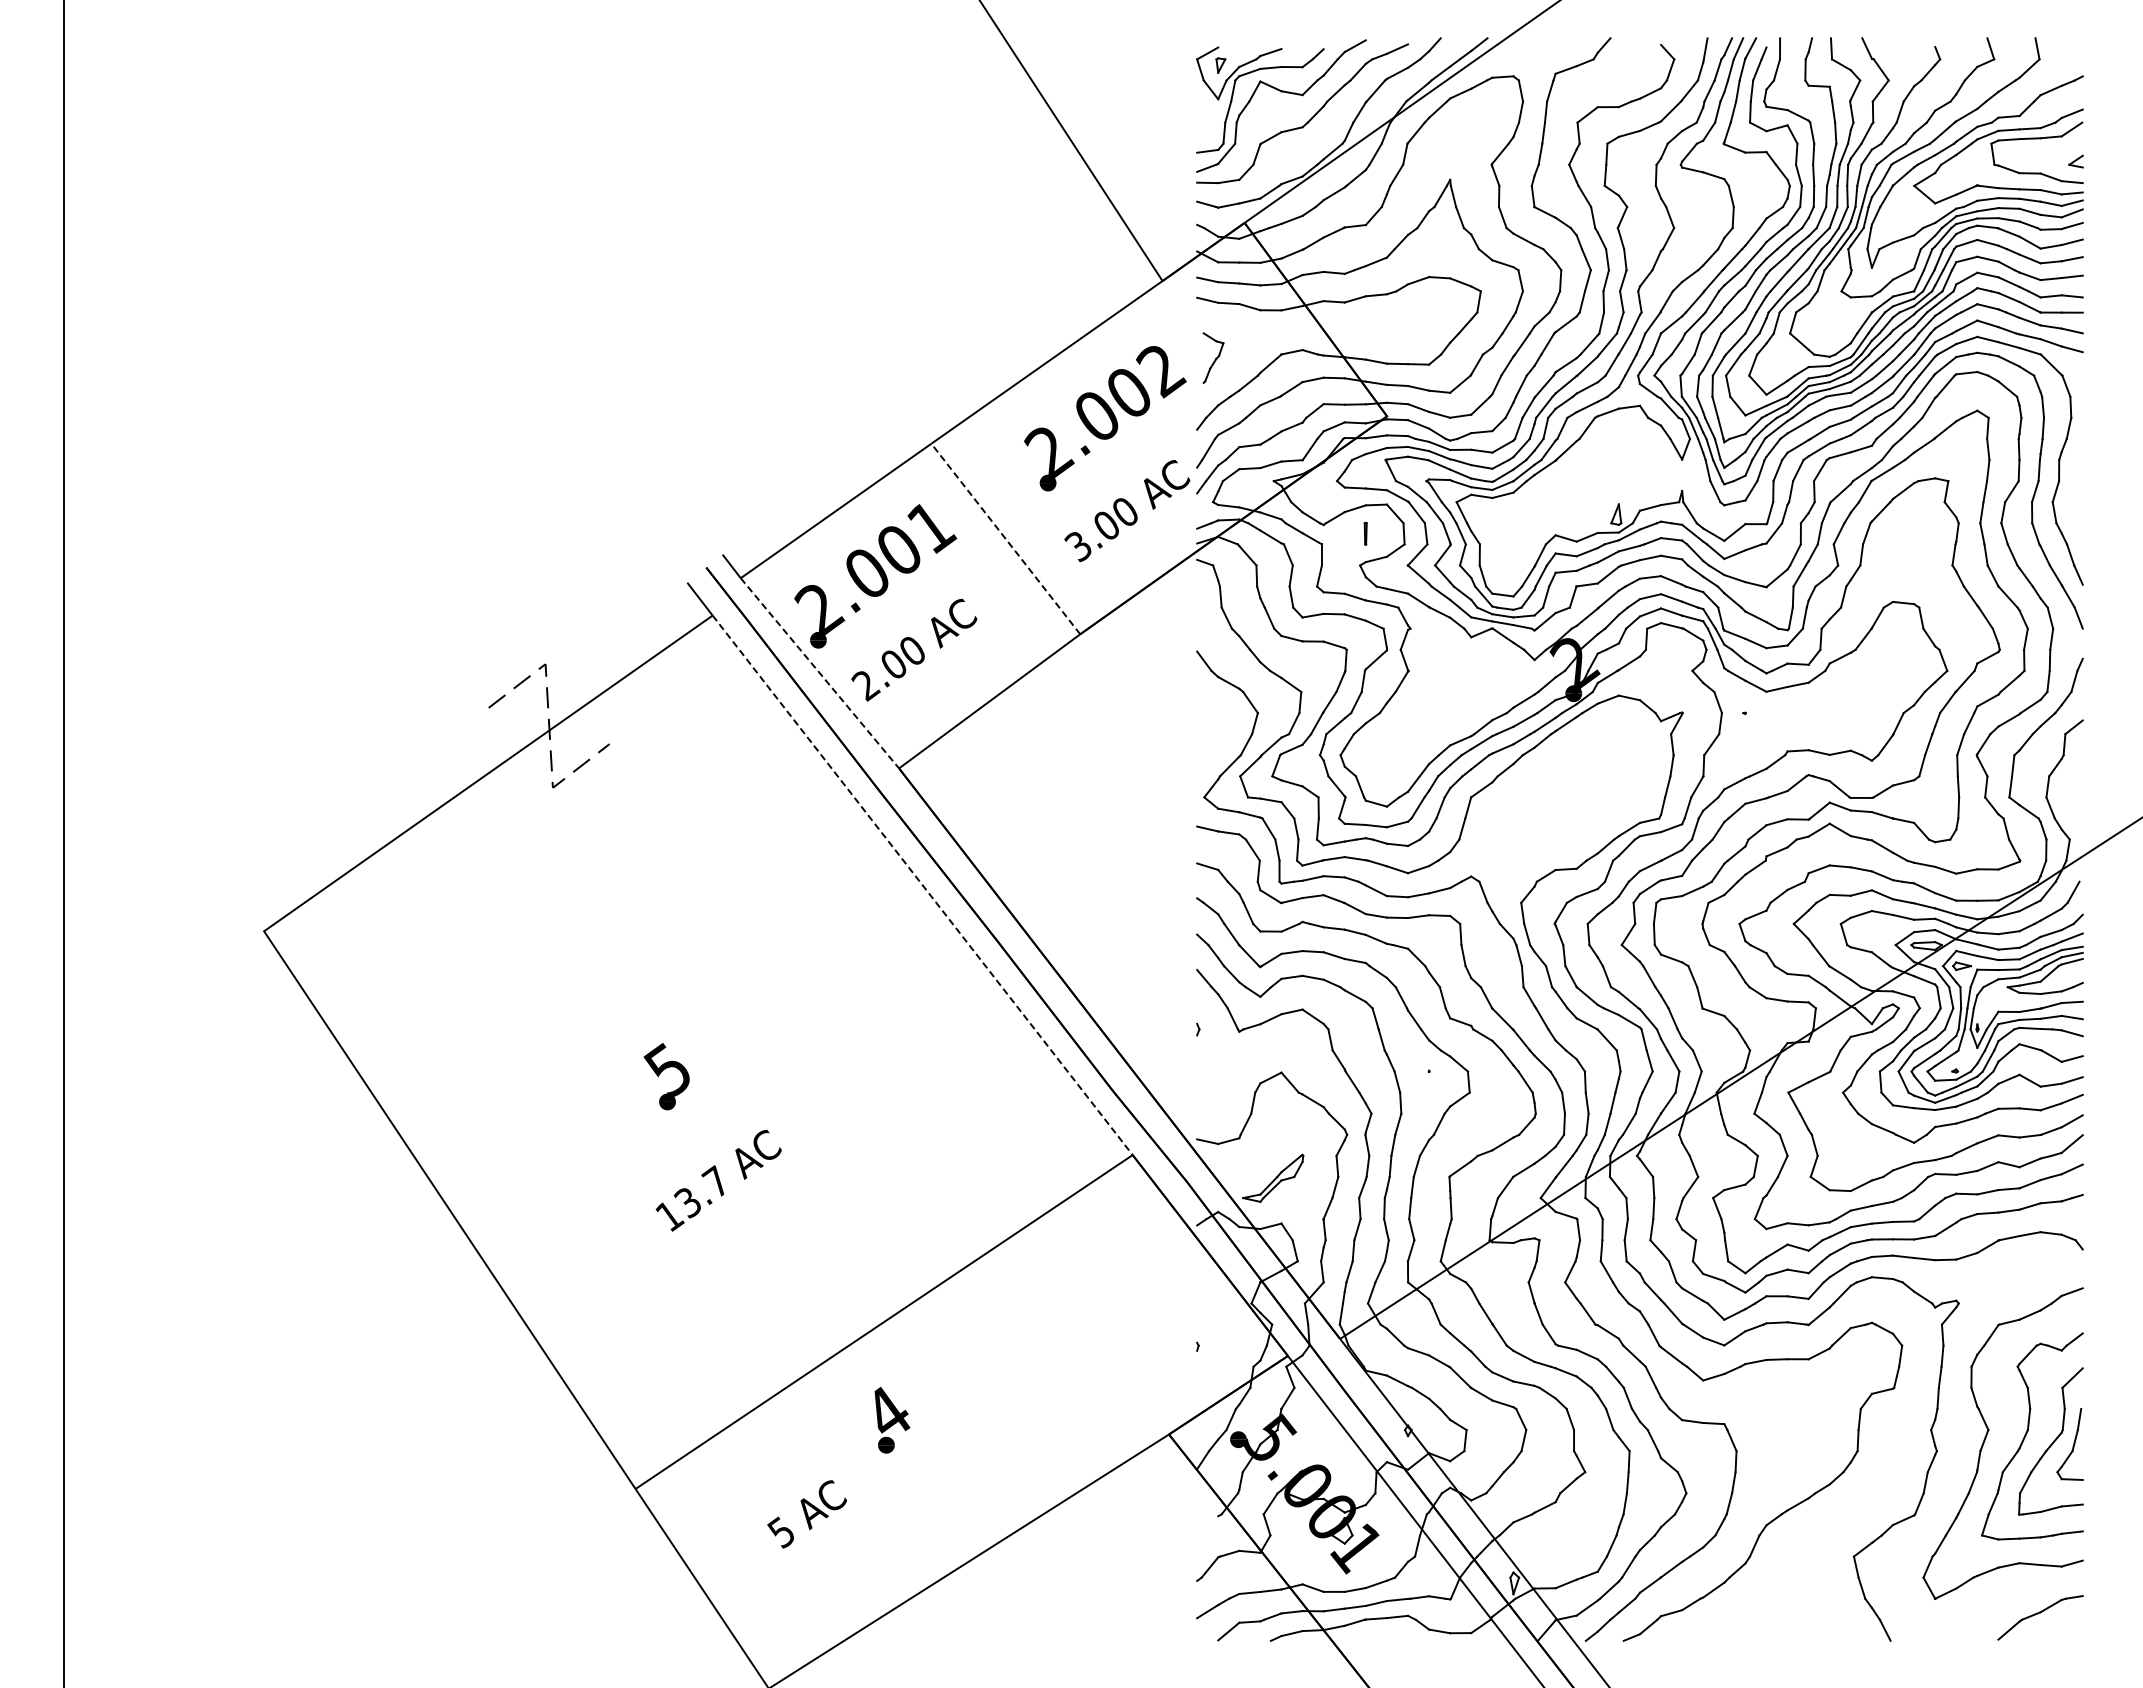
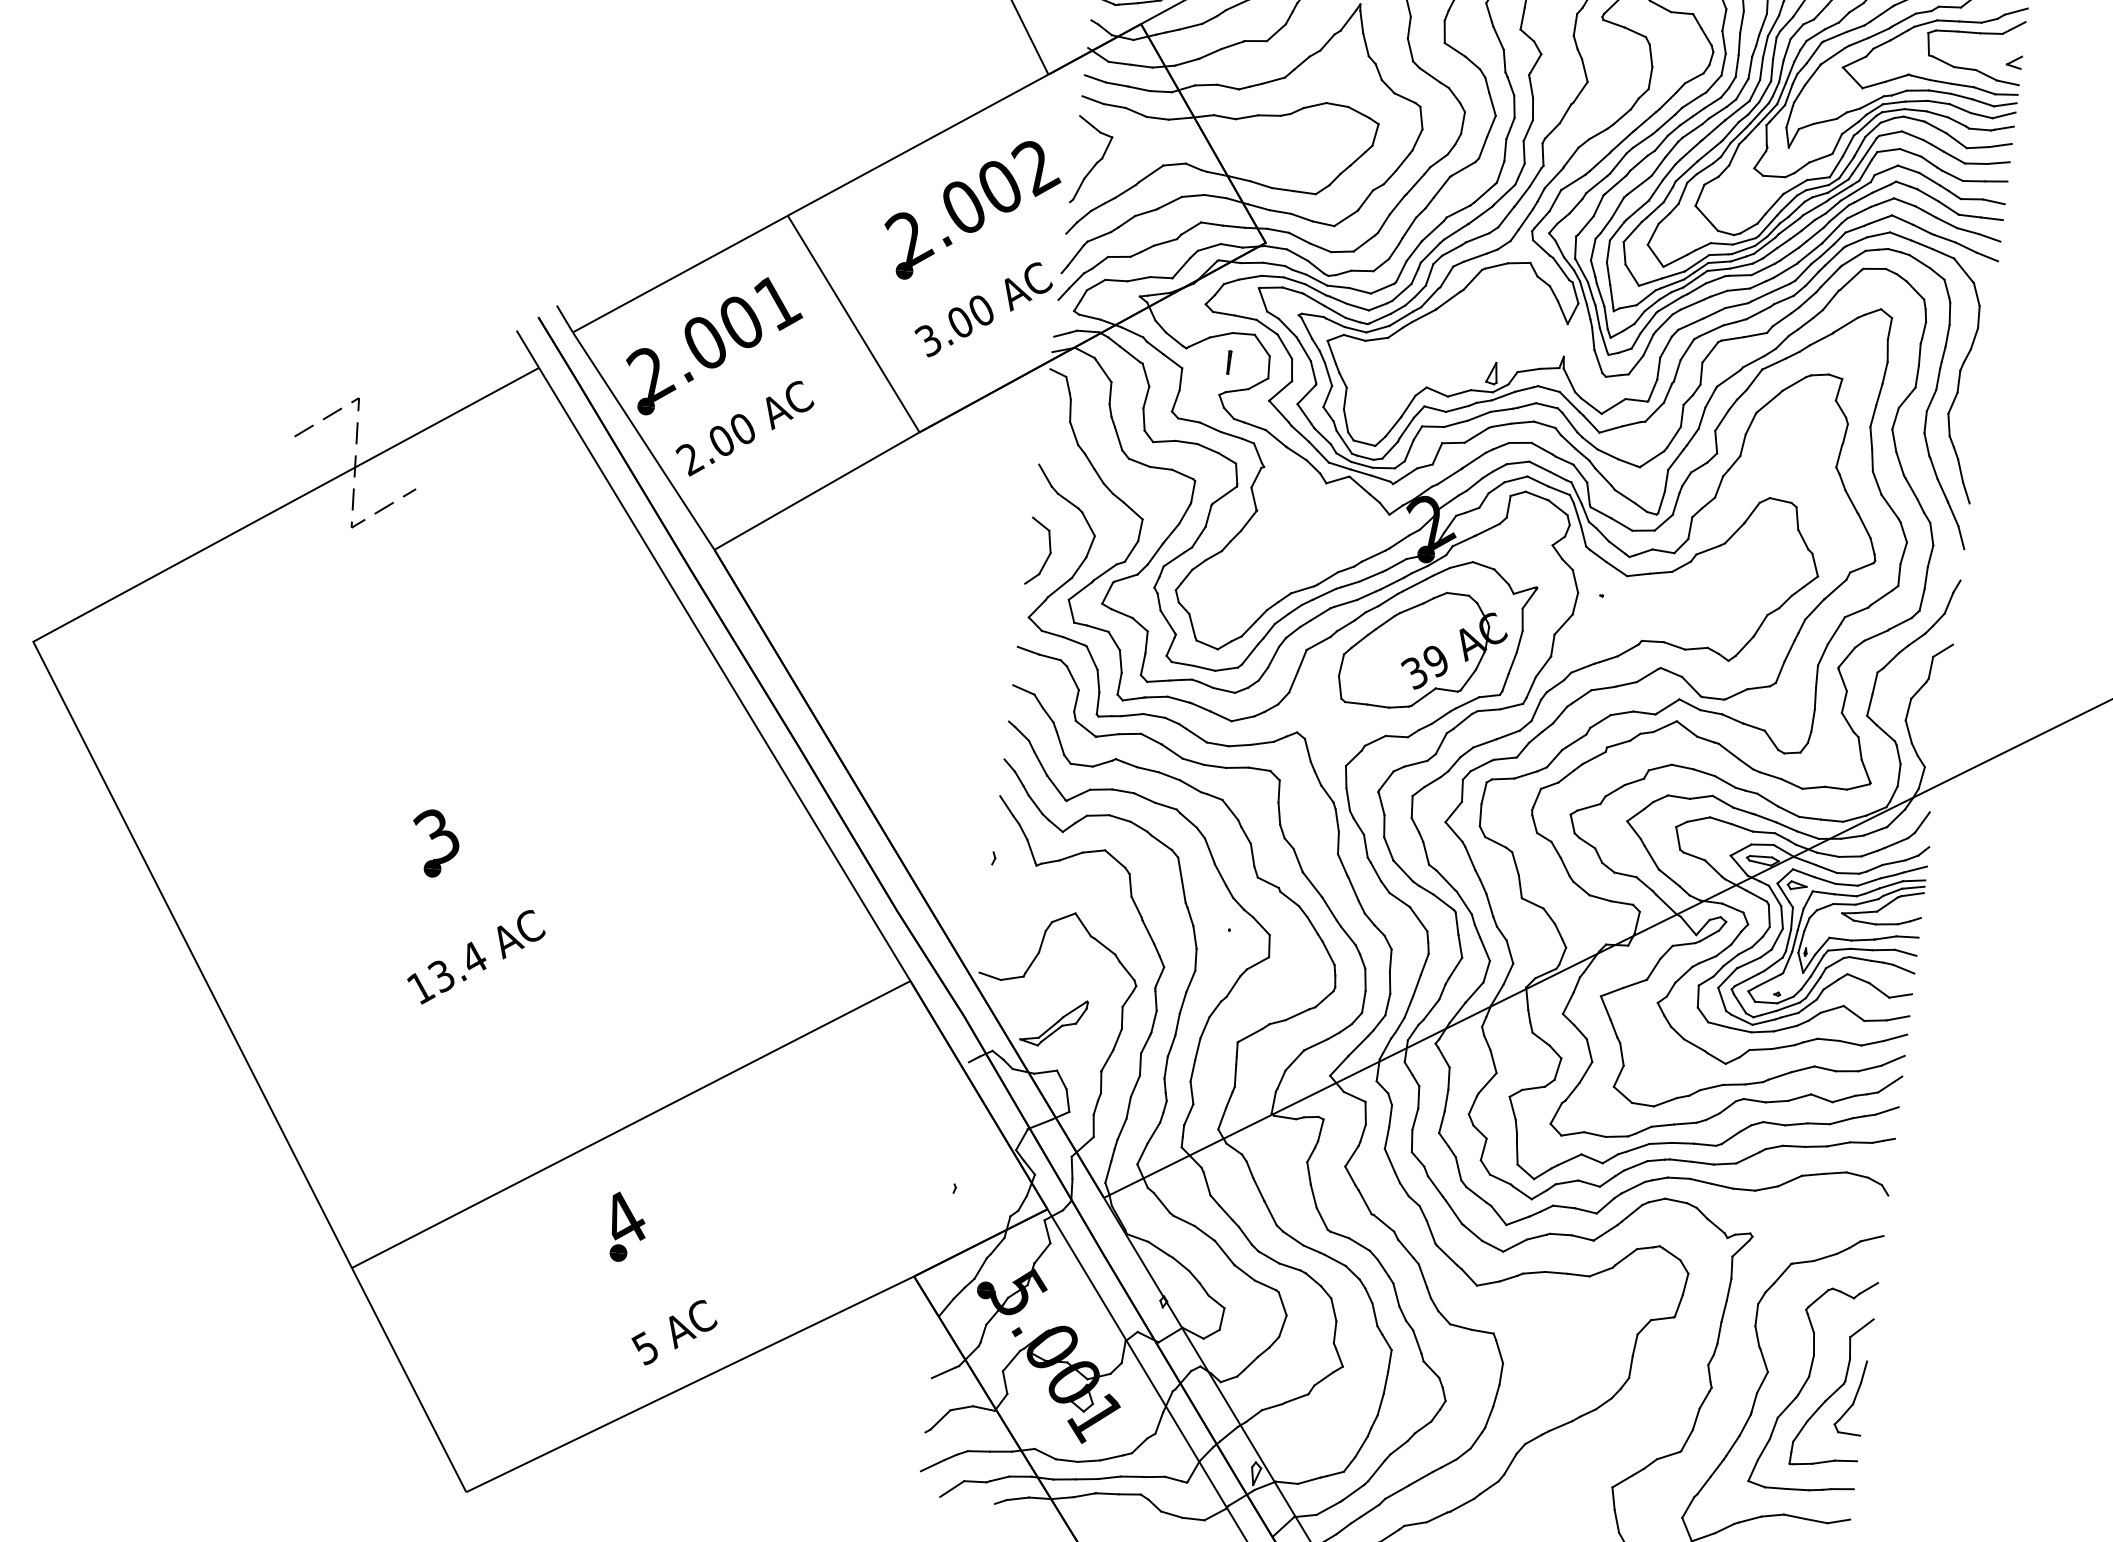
part: (1213, 357) -> (1092, 160), size x1.67
line: (1005, 539) -> (853, 324), dashed -> solid
line: (819, 673) -> (643, 441), dashed -> solid
part: (1215, 737) -> (1047, 556), added
part: (1581, 784) -> (1423, 650), added
line: (922, 885) -> (724, 674), dashed -> solid
text: (666, 1069) -> (435, 834), 5 -> 3
text: (715, 1180) -> (472, 956), 13.7 -> 13.4
text: (807, 1514) -> (674, 1332), moved
line: (1207, 1522) -> (943, 1372), added

